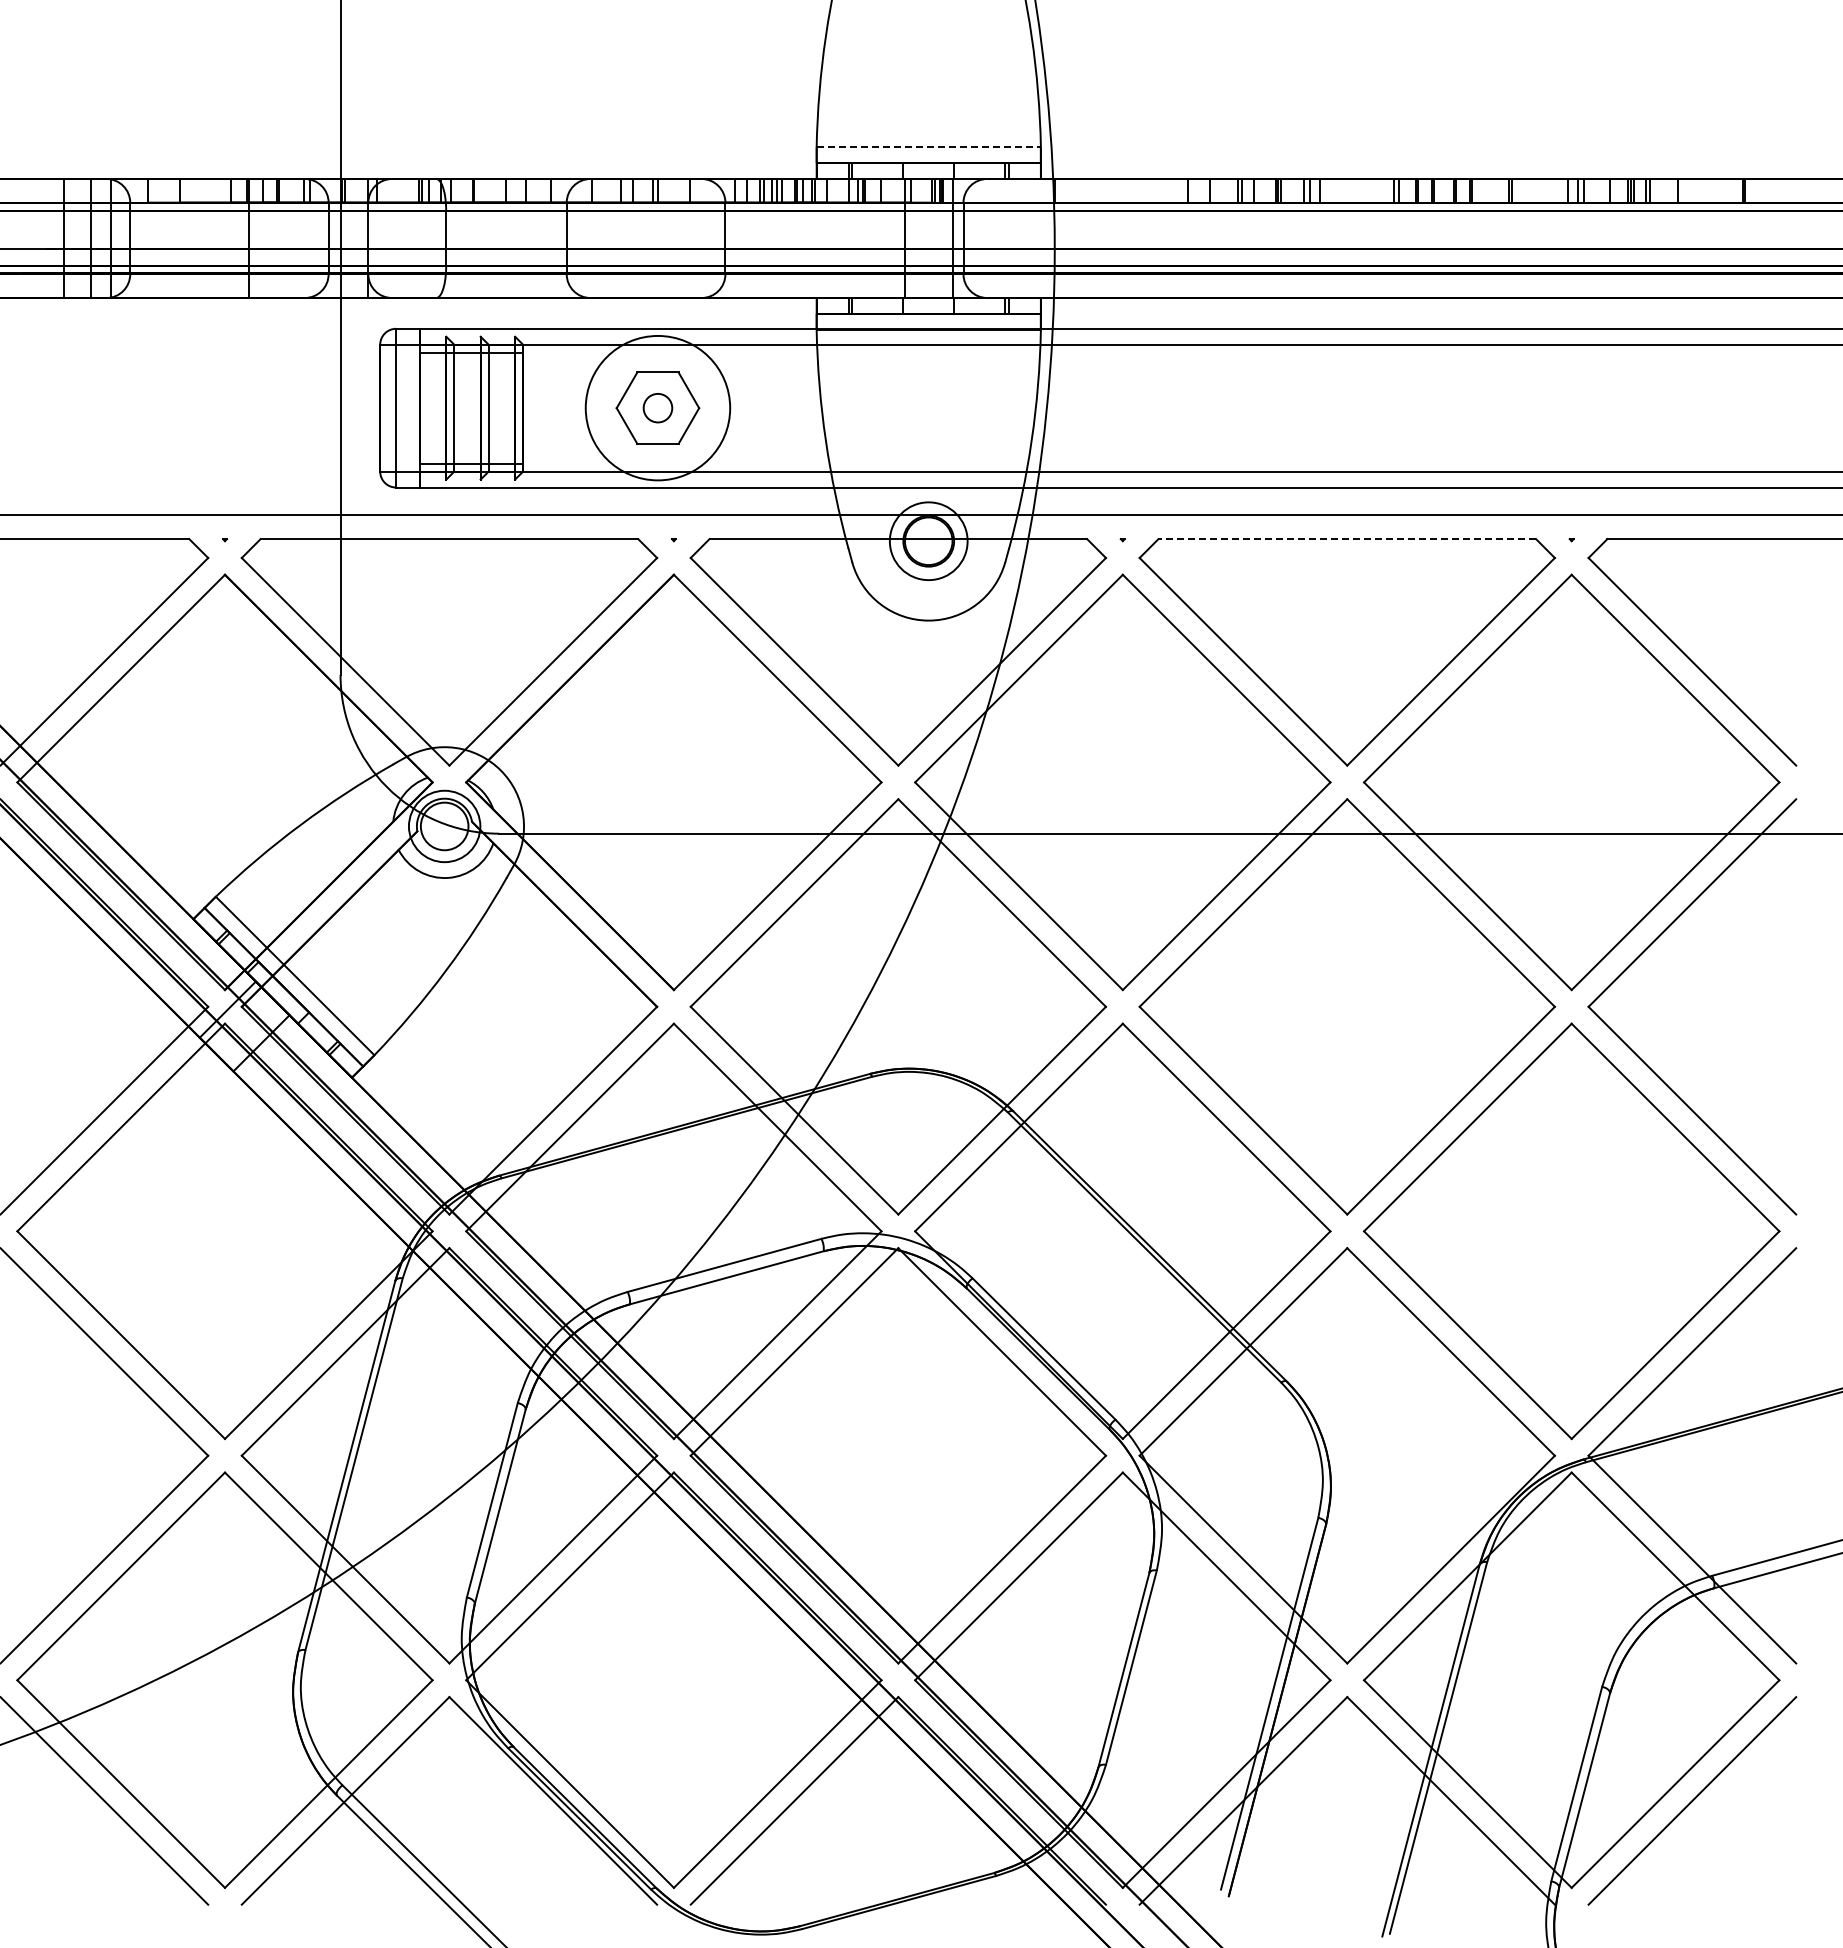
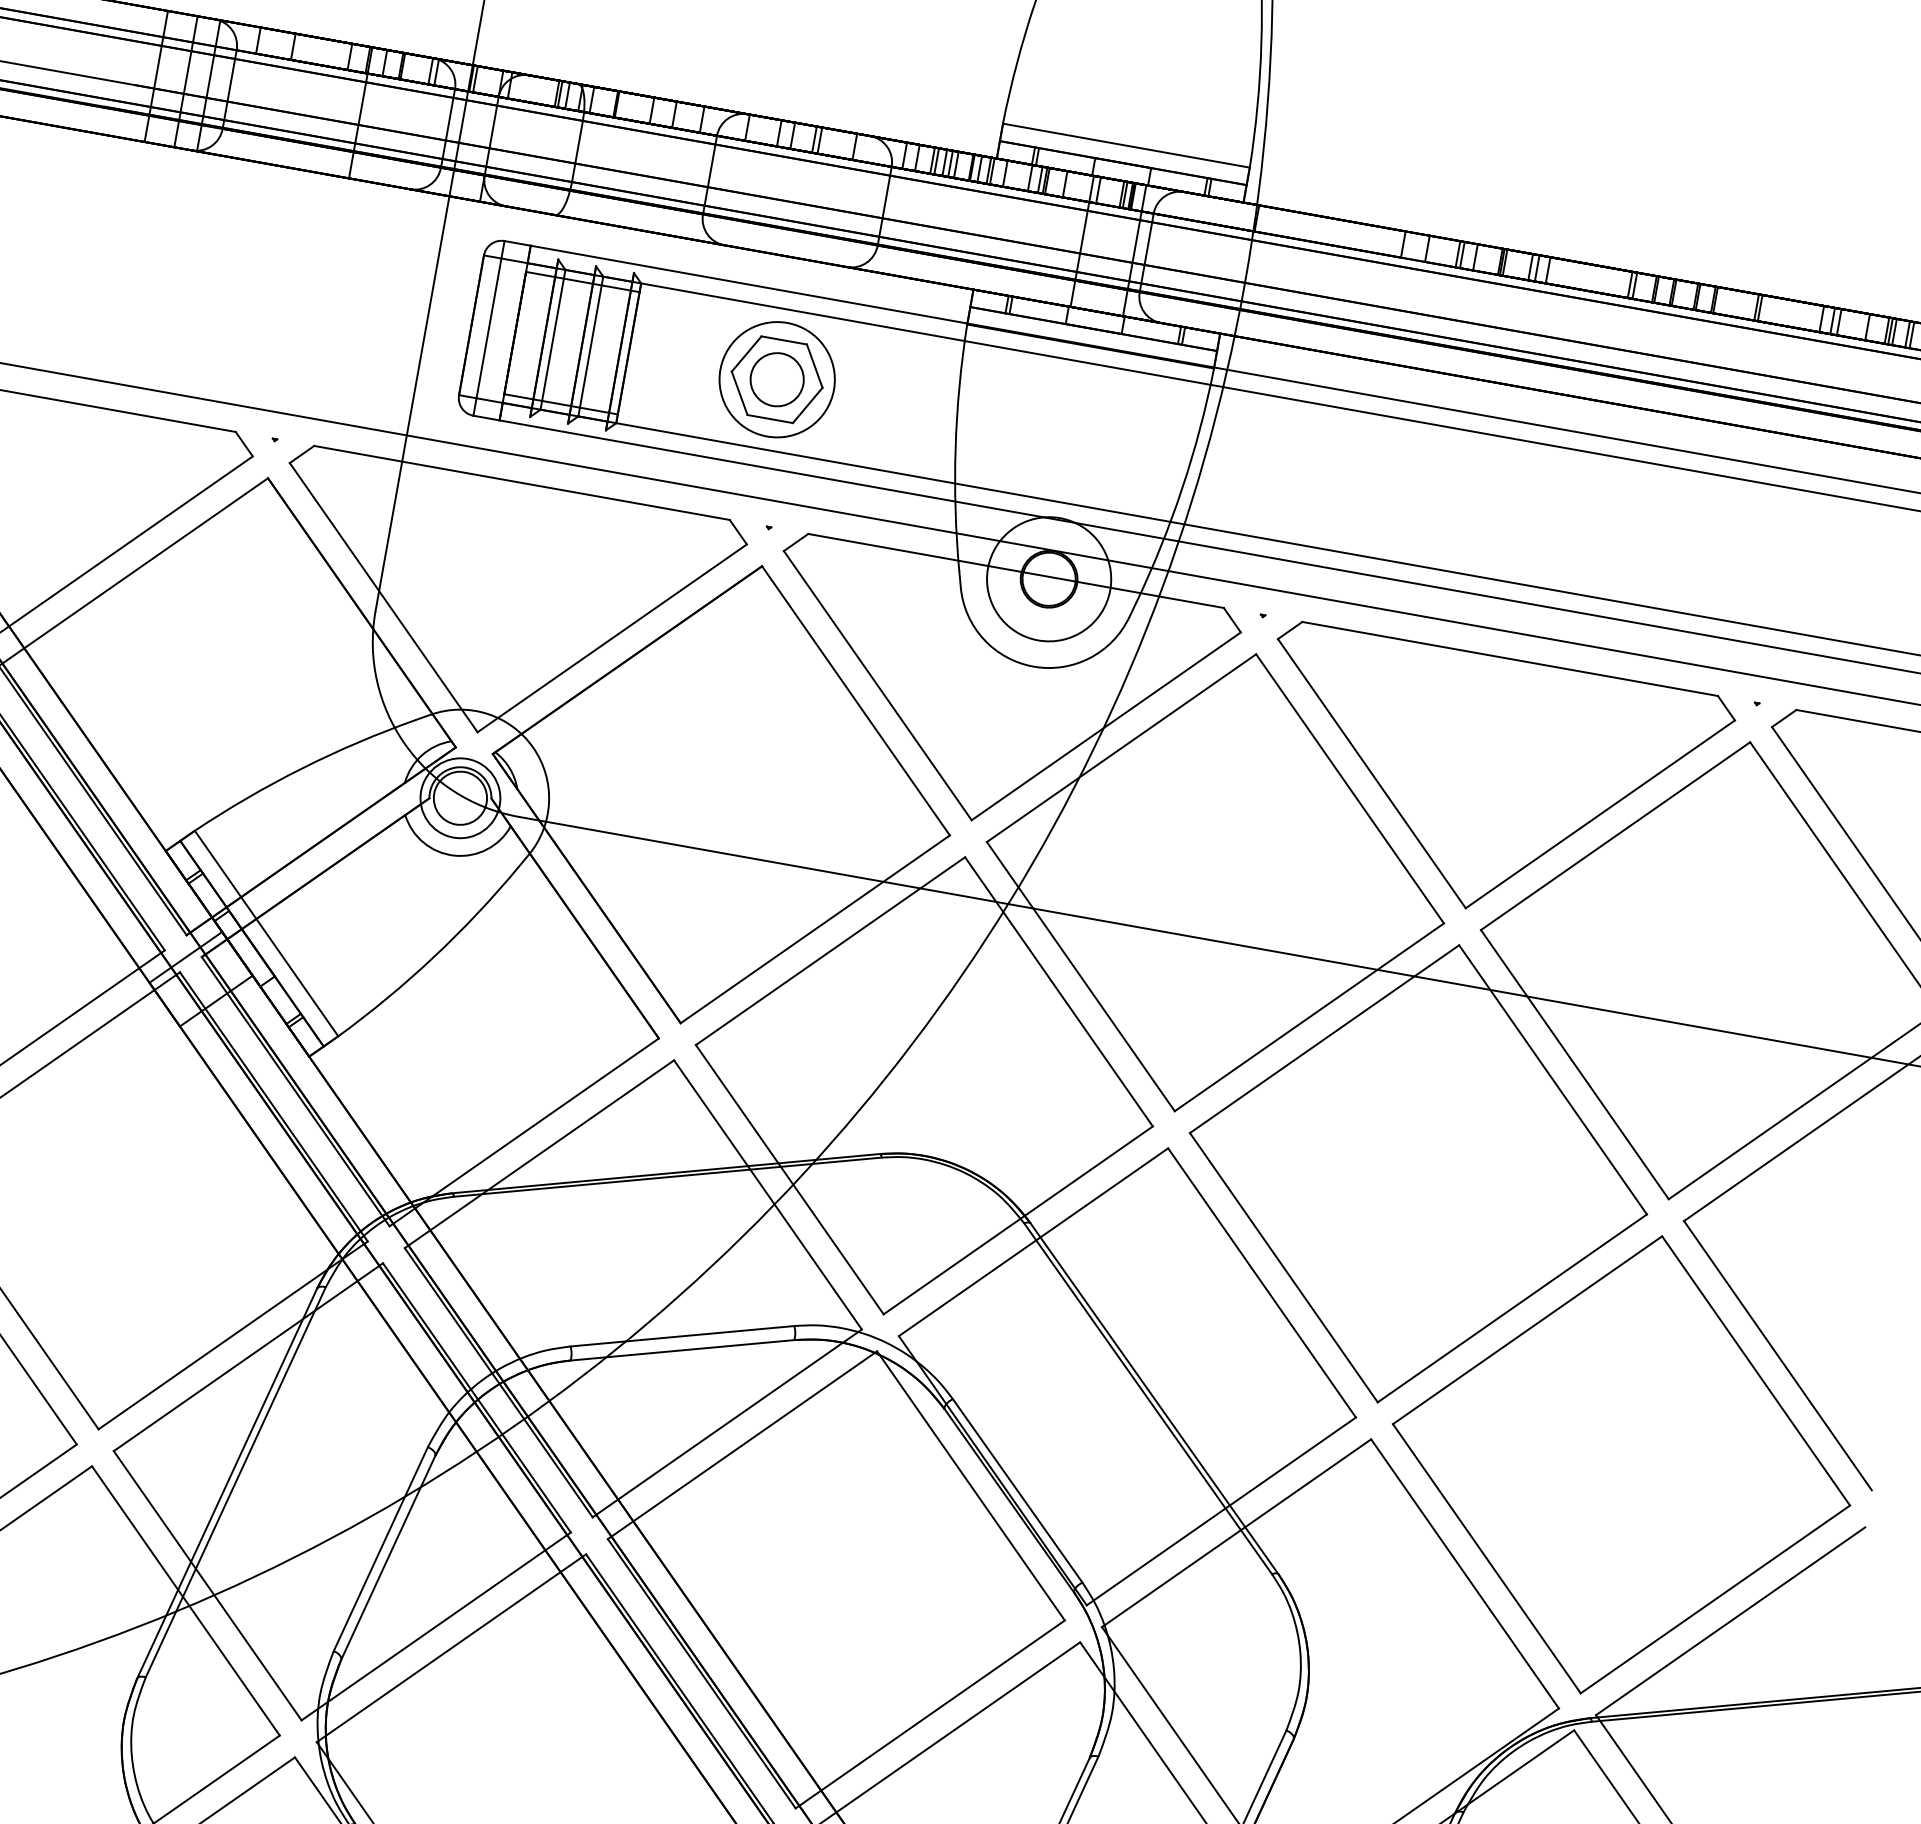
line: (929, 147) -> (1127, 146), dashed -> solid
circle: (657, 407) -> (776, 378), size x0.71
circle: (657, 407) -> (776, 378), size x1.67
line: (1347, 539) -> (1510, 659), dashed -> solid
circle: (928, 540) -> (1049, 578), size x1.43

